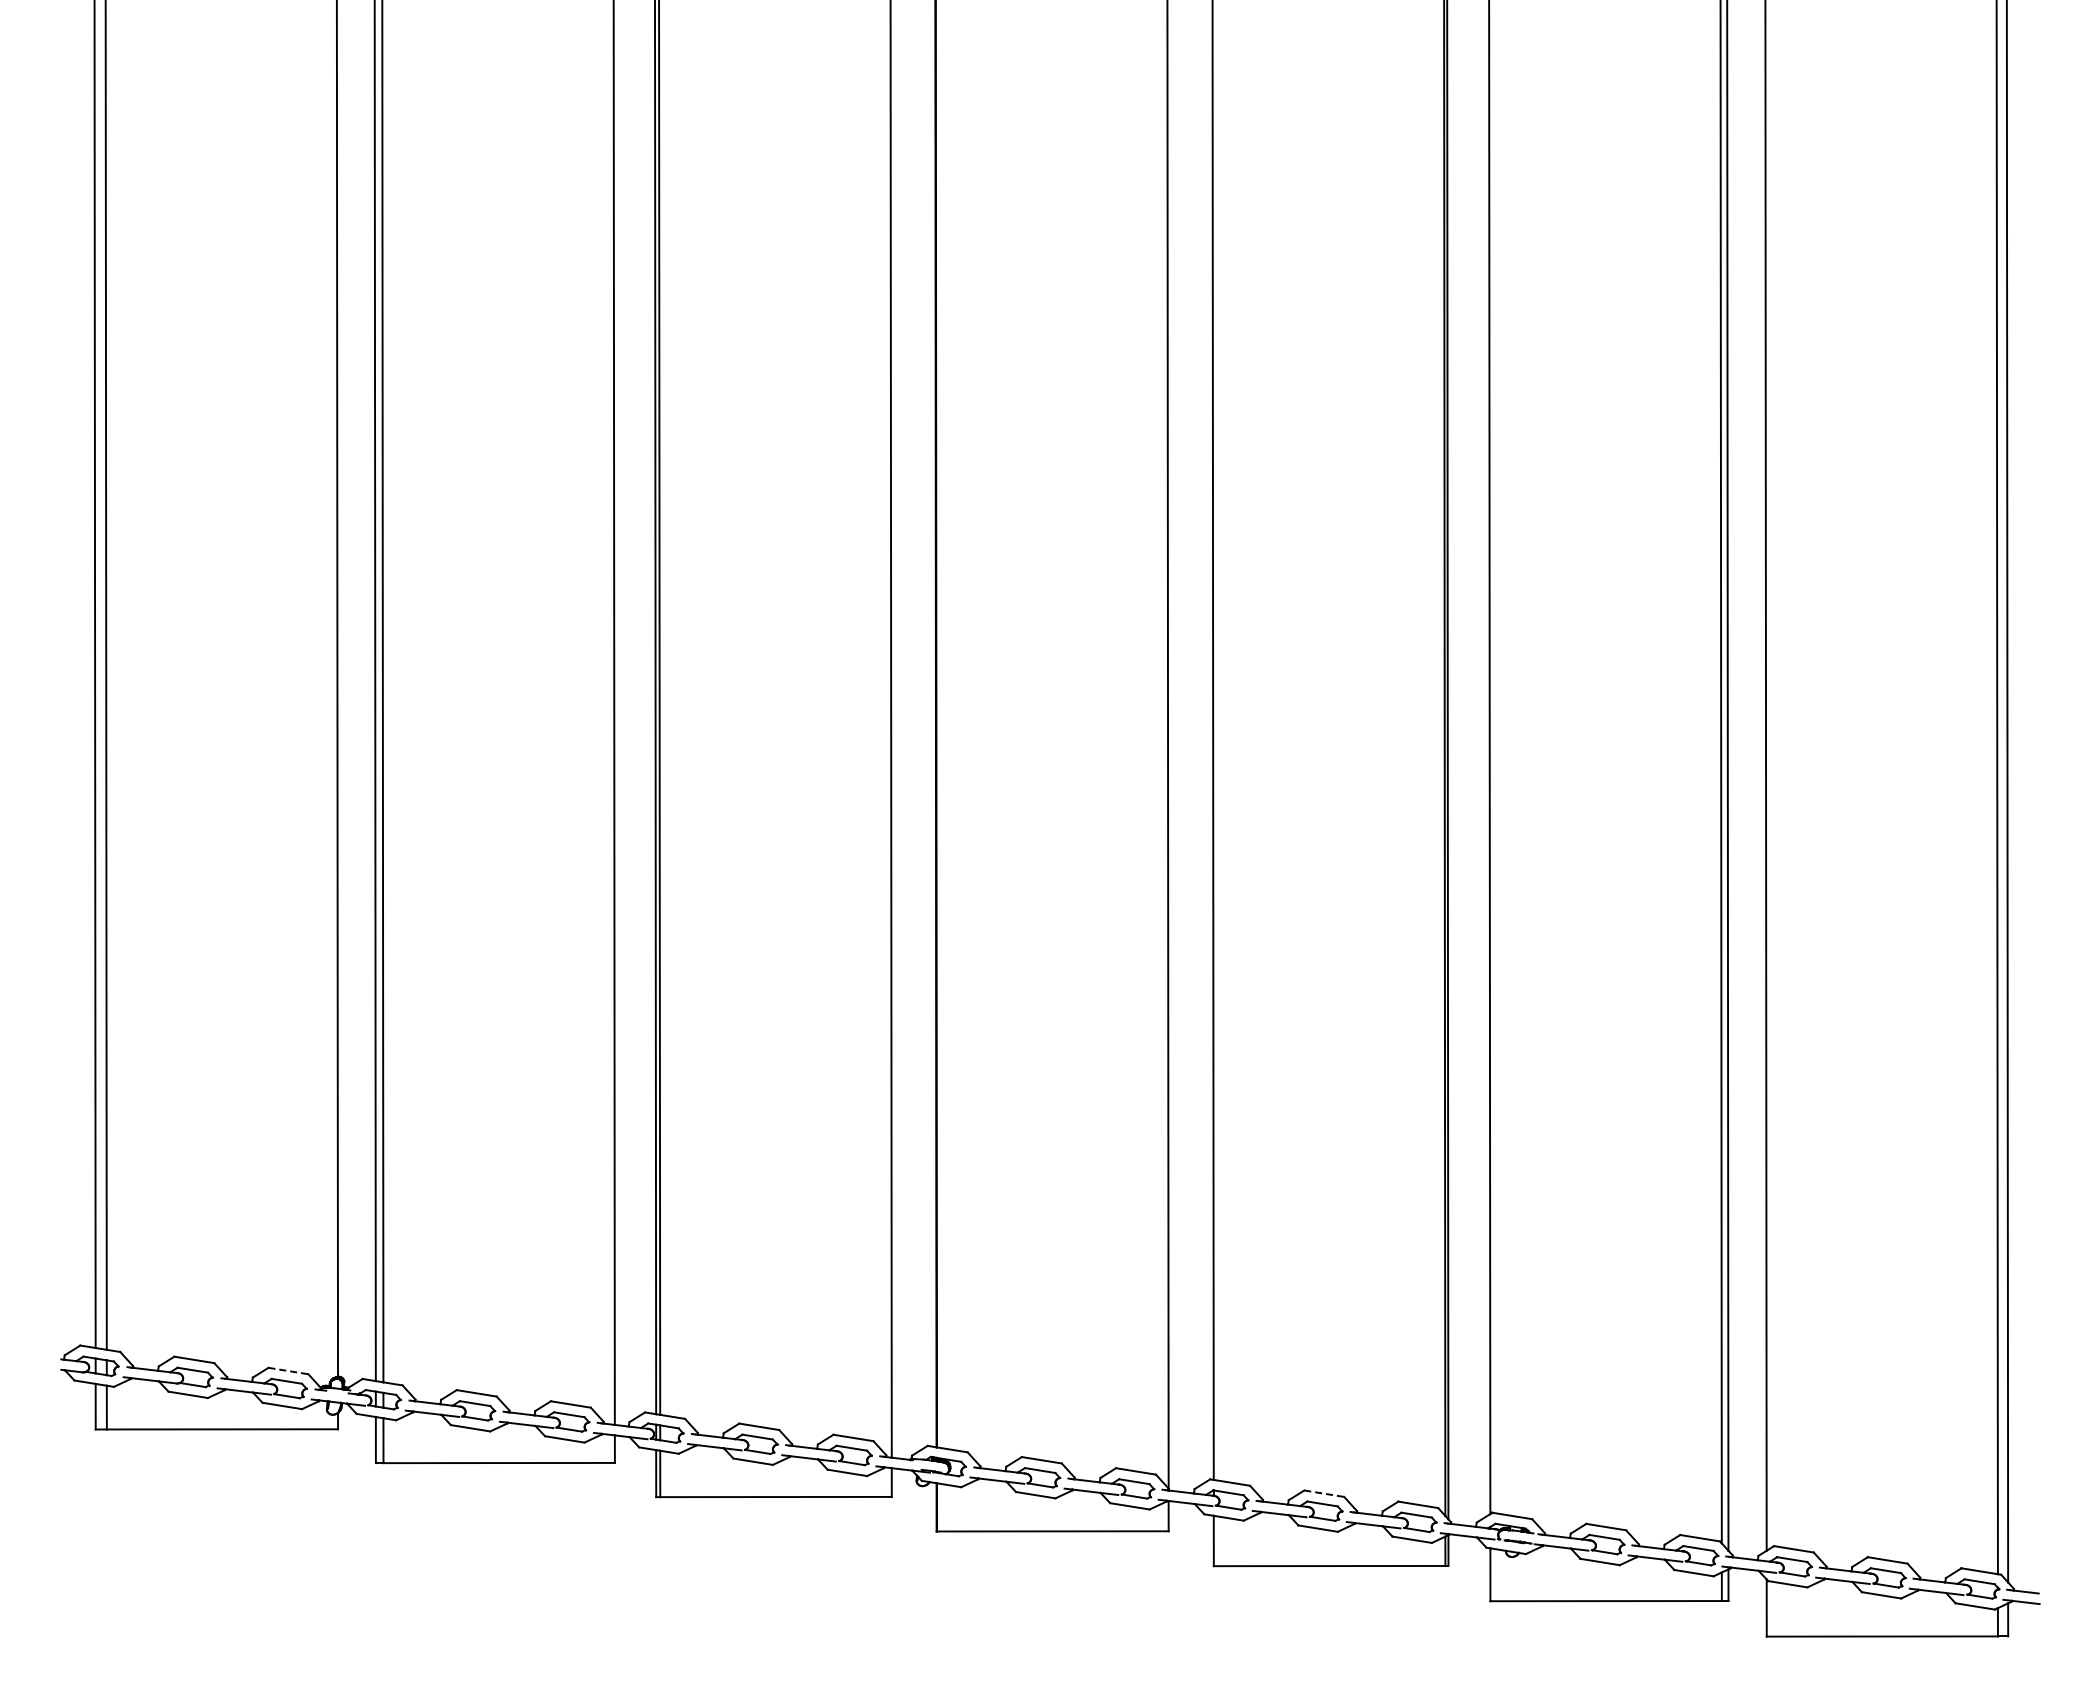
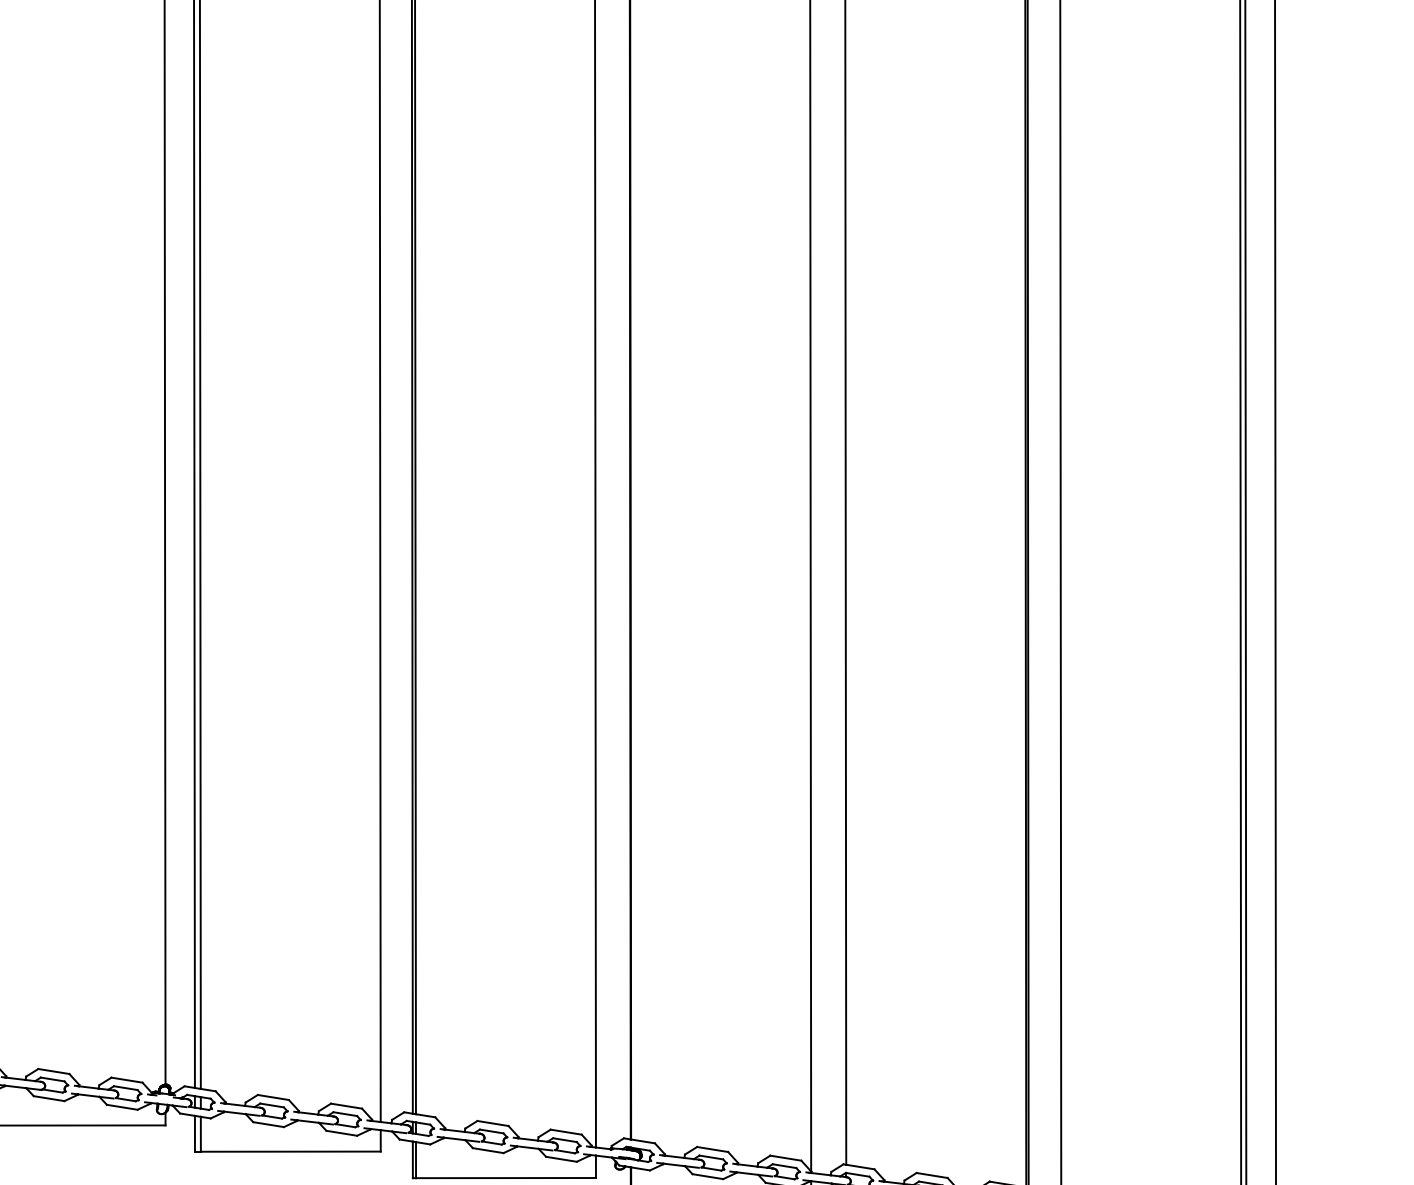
line: (288, 1371) -> (127, 1080), dashed -> solid
line: (1324, 1493) -> (932, 1175), dashed -> solid

